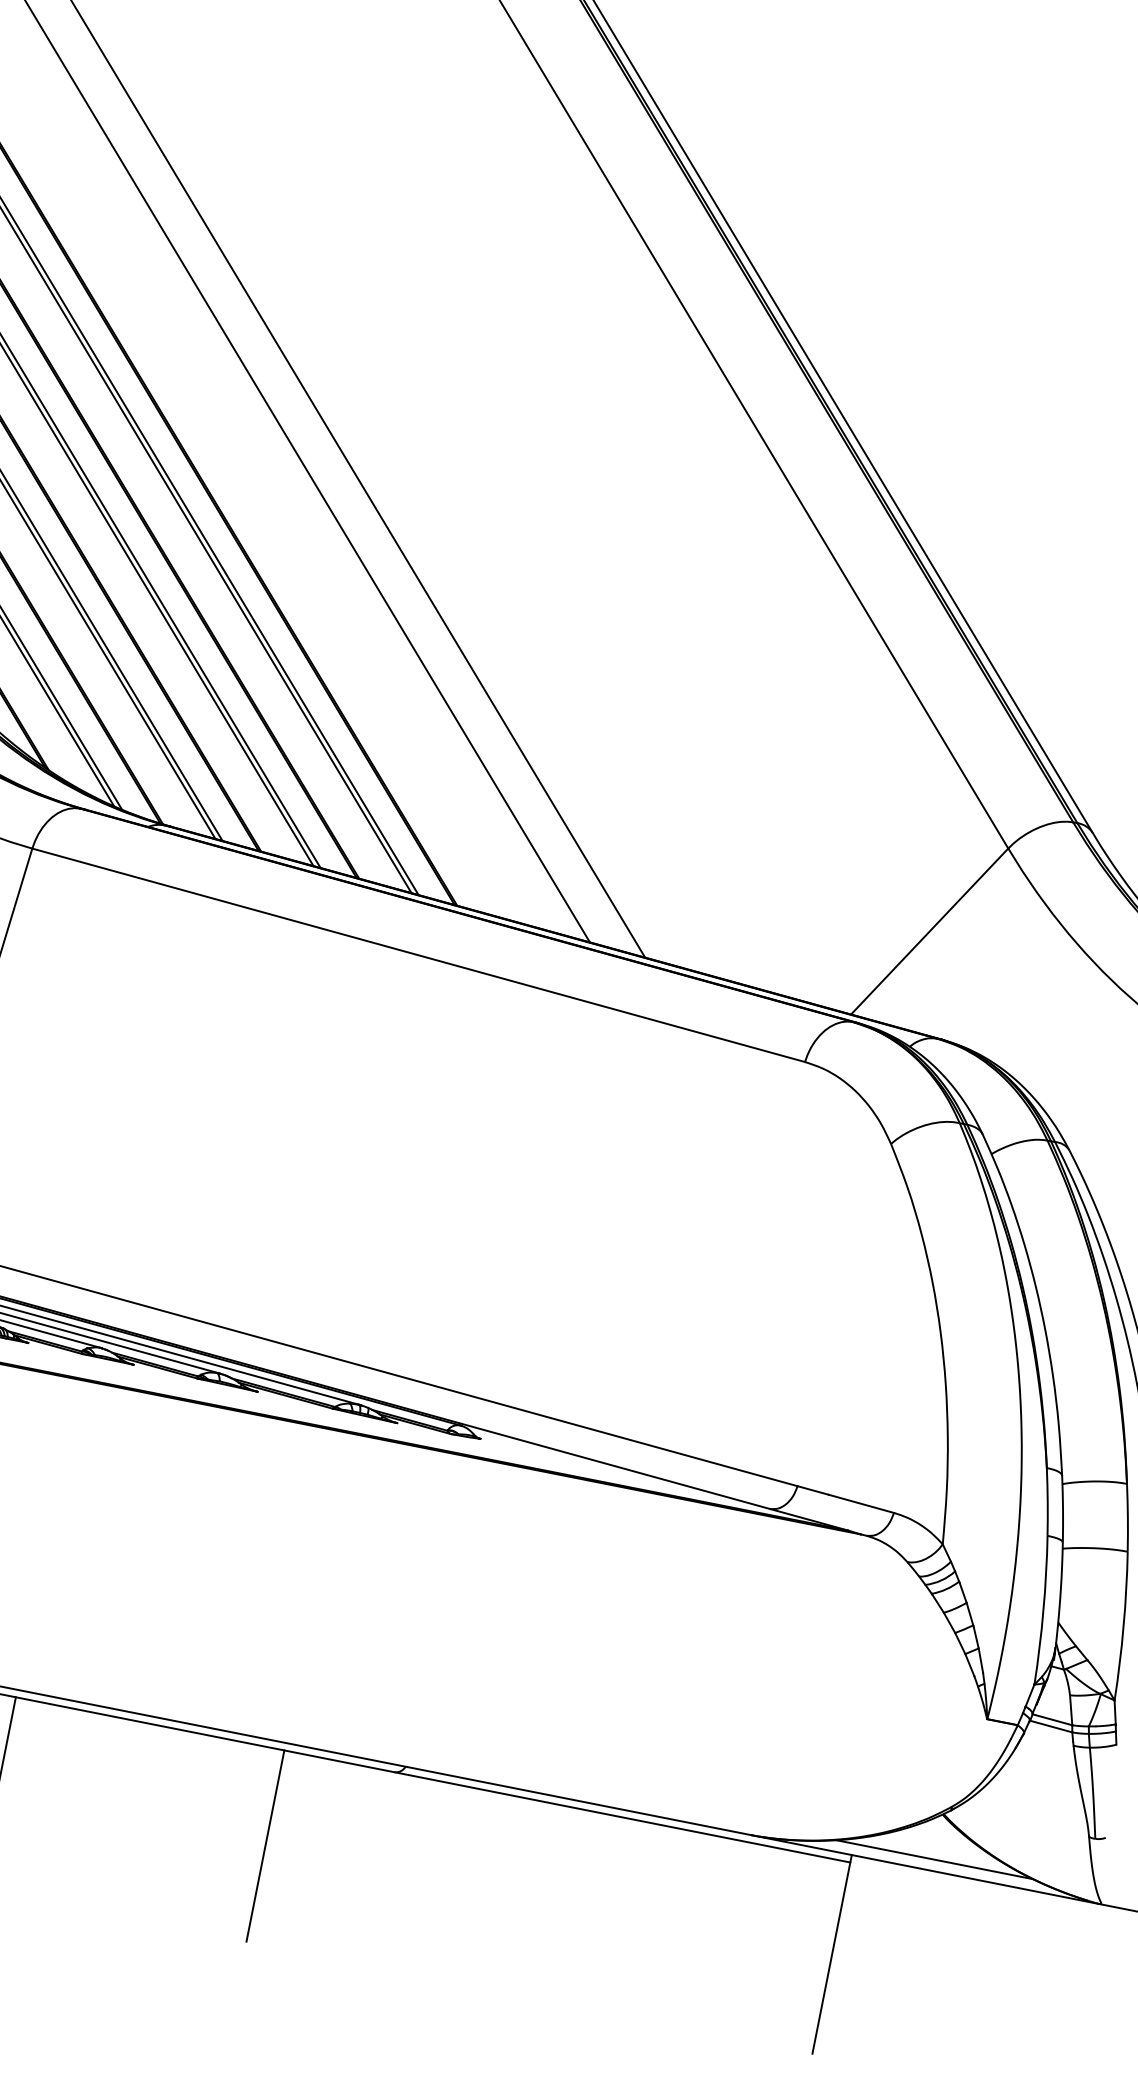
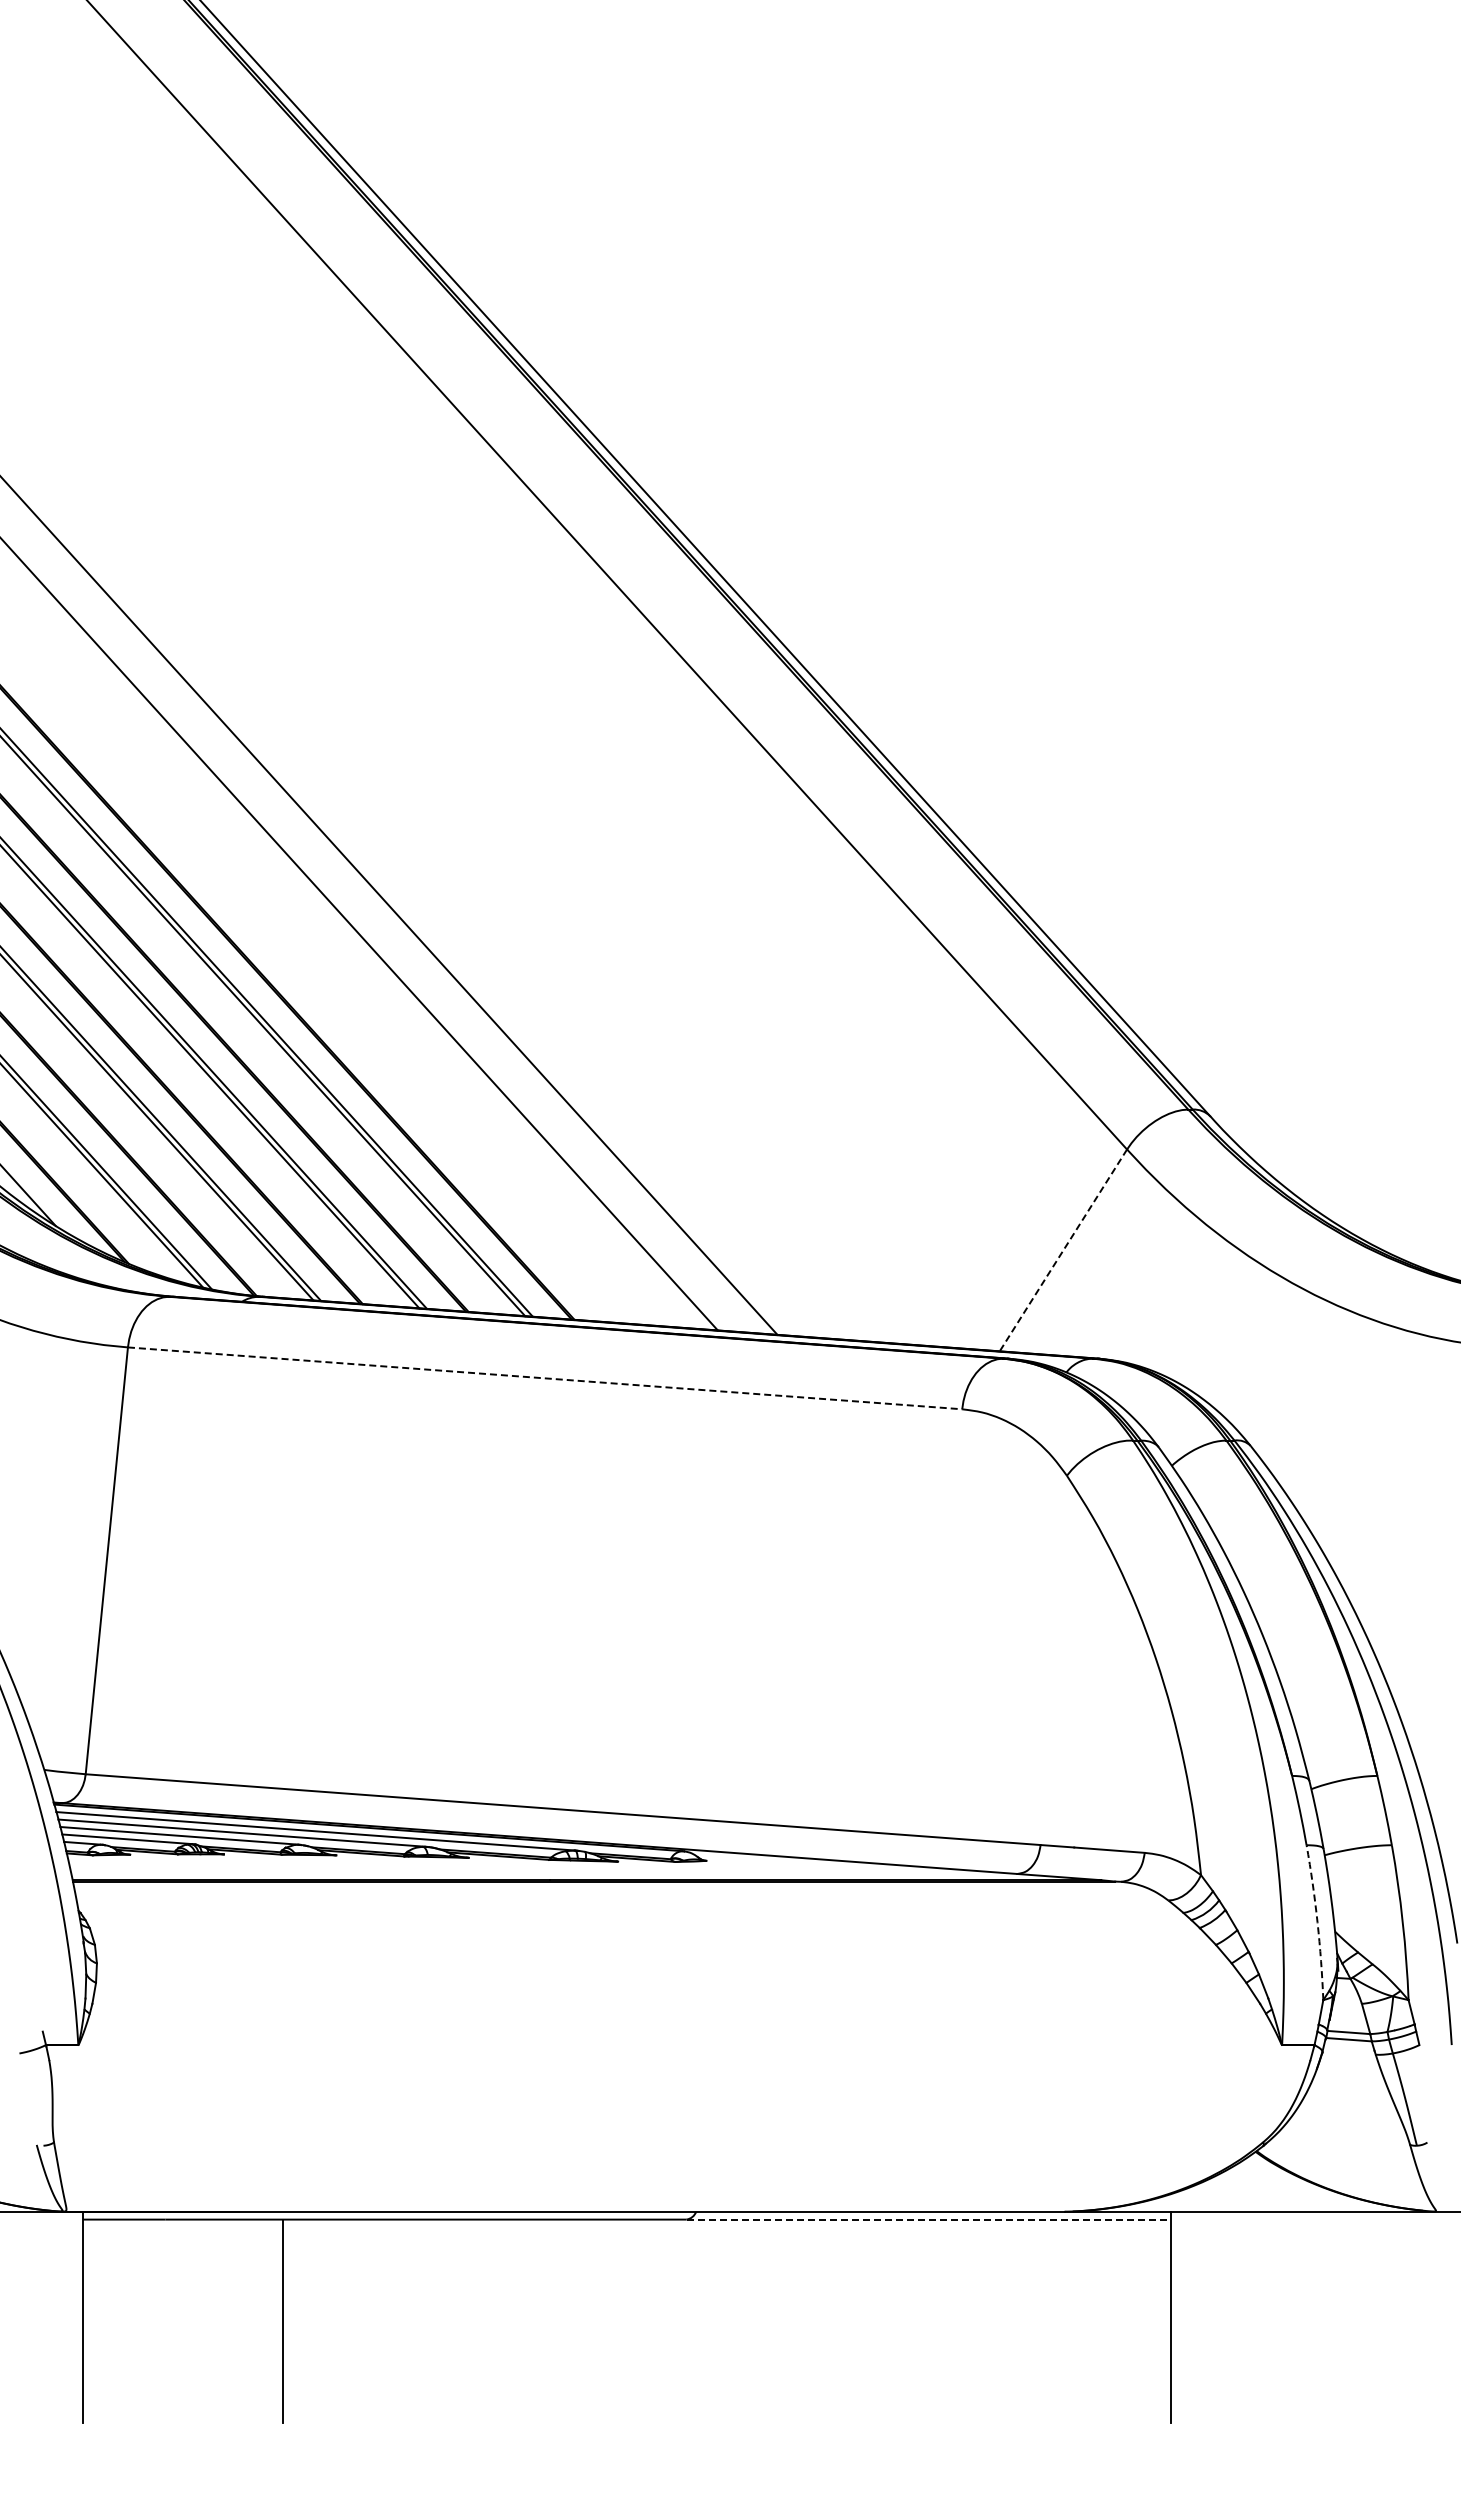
line: (929, 931) -> (1063, 1250), solid -> dashed
line: (419, 955) -> (545, 1378), solid -> dashed
arc: (1043, 1610) -> (1317, 1922), solid -> dashed
line: (623, 1817) -> (929, 2219), solid -> dashed
line: (265, 1846) -> (568, 2321), removed
line: (934, 1859) -> (1256, 2199), removed

